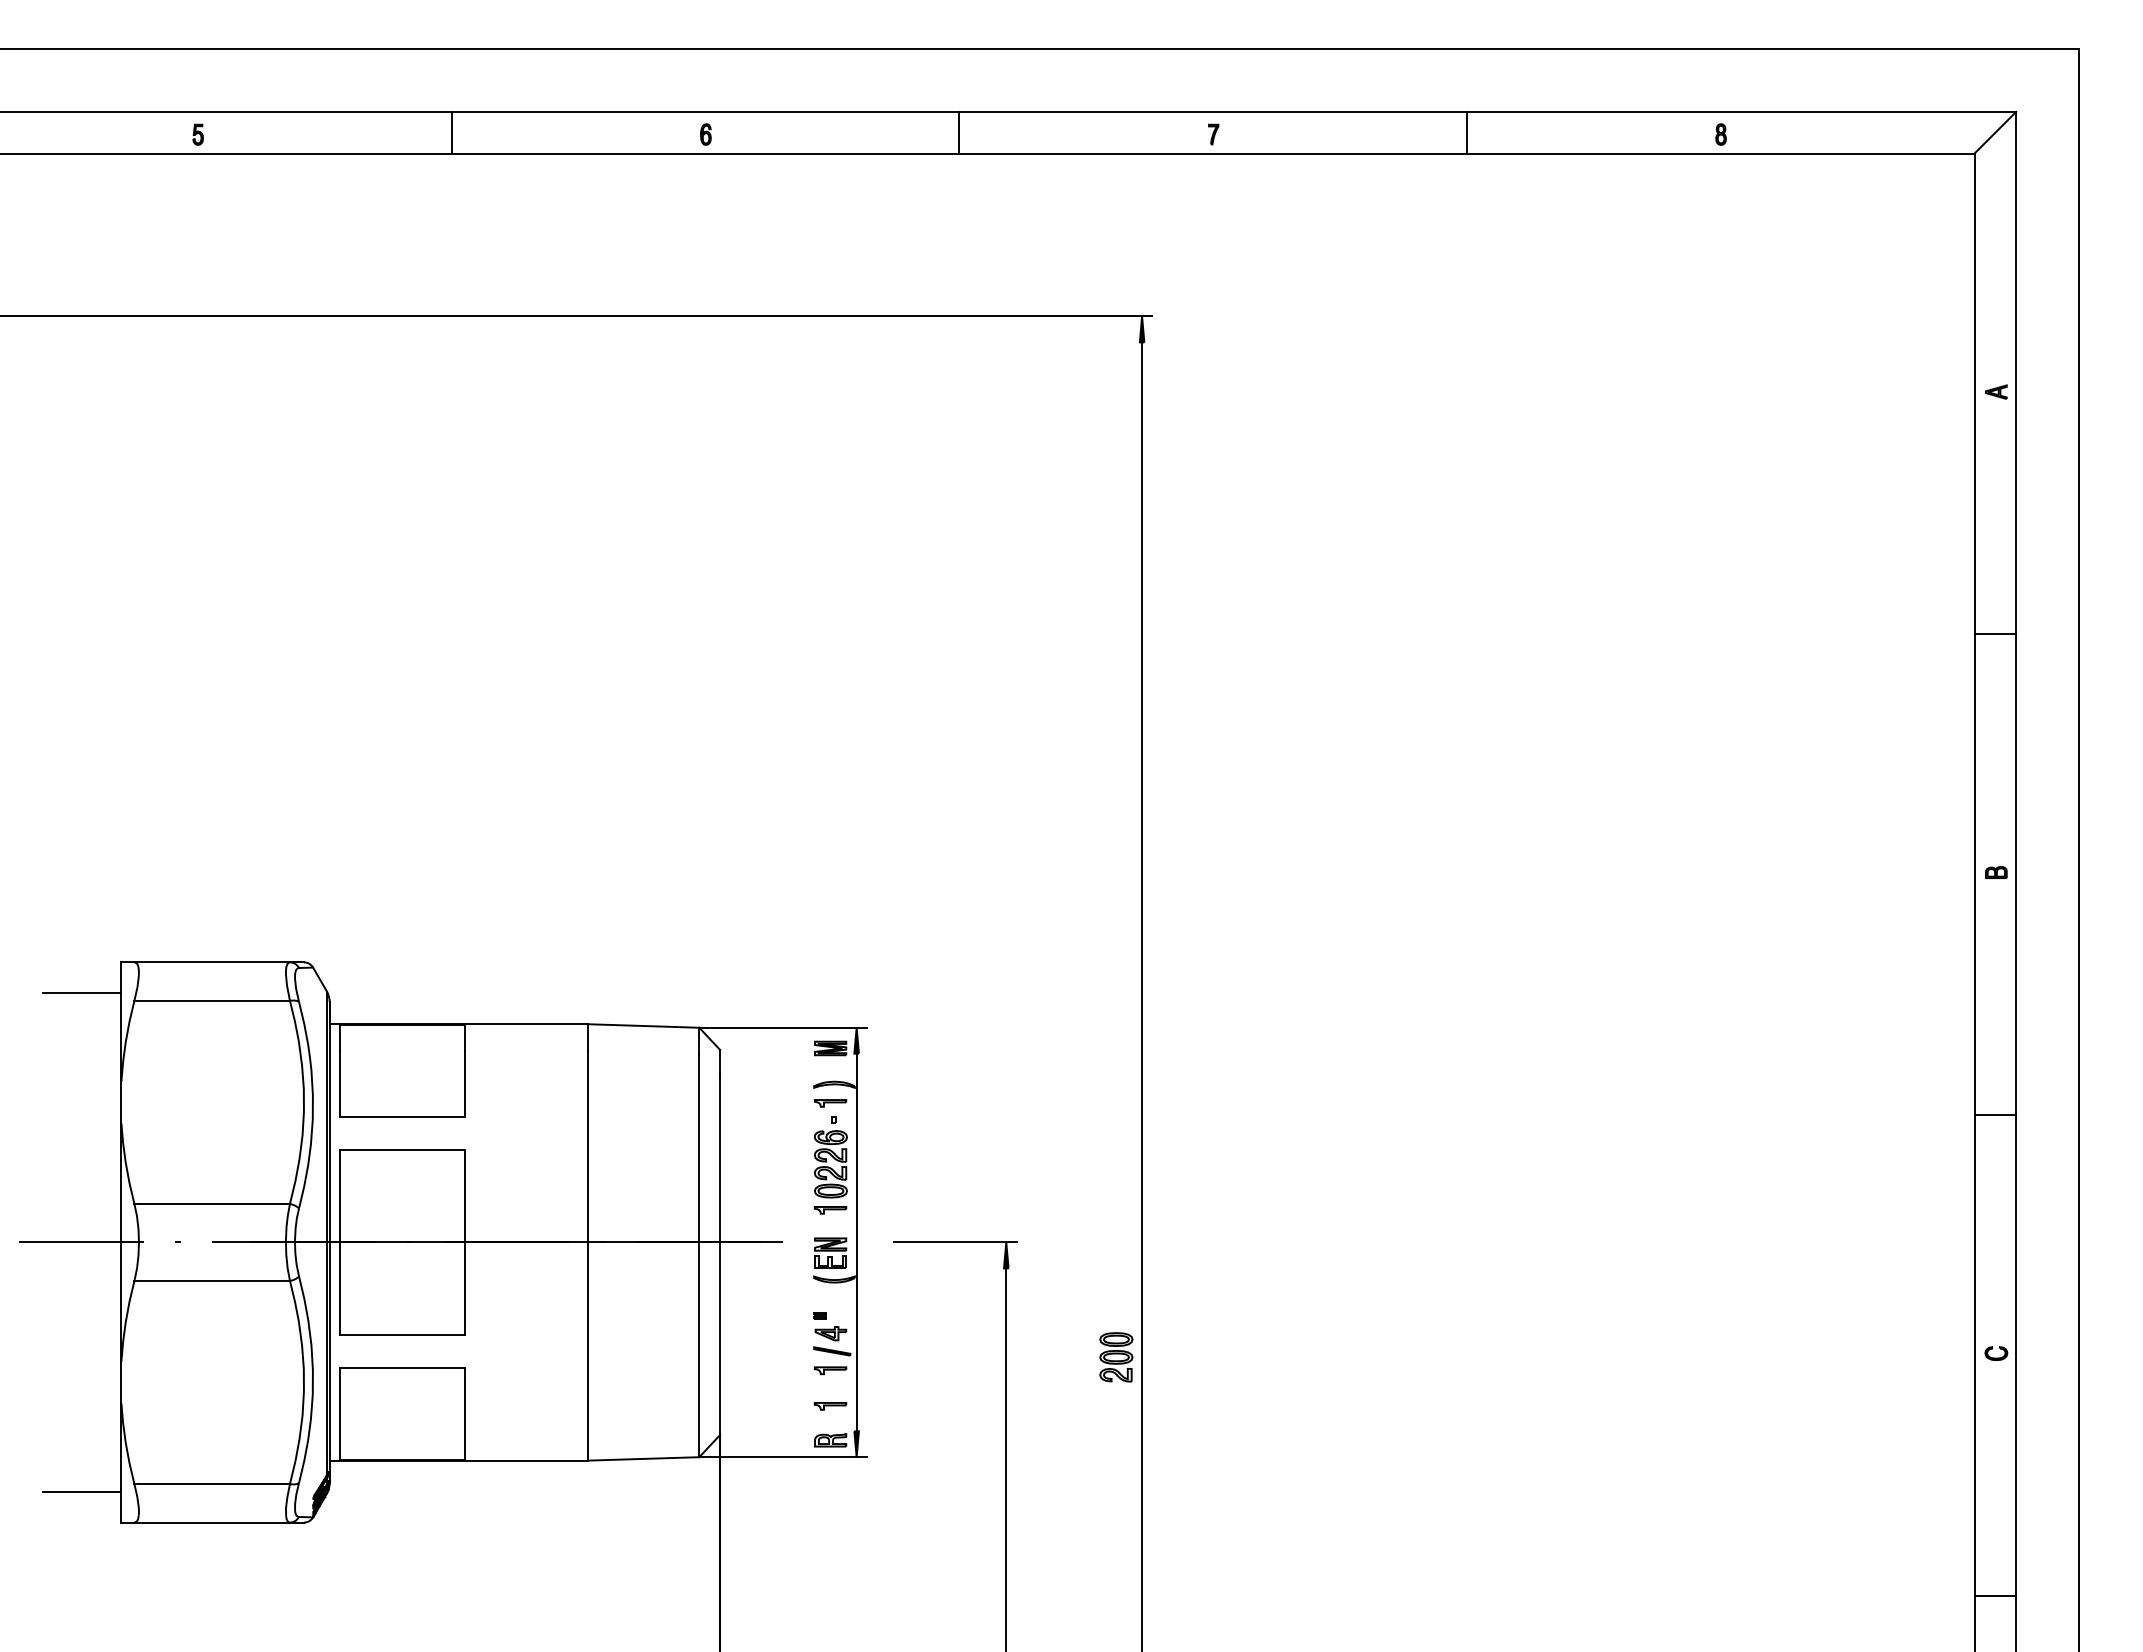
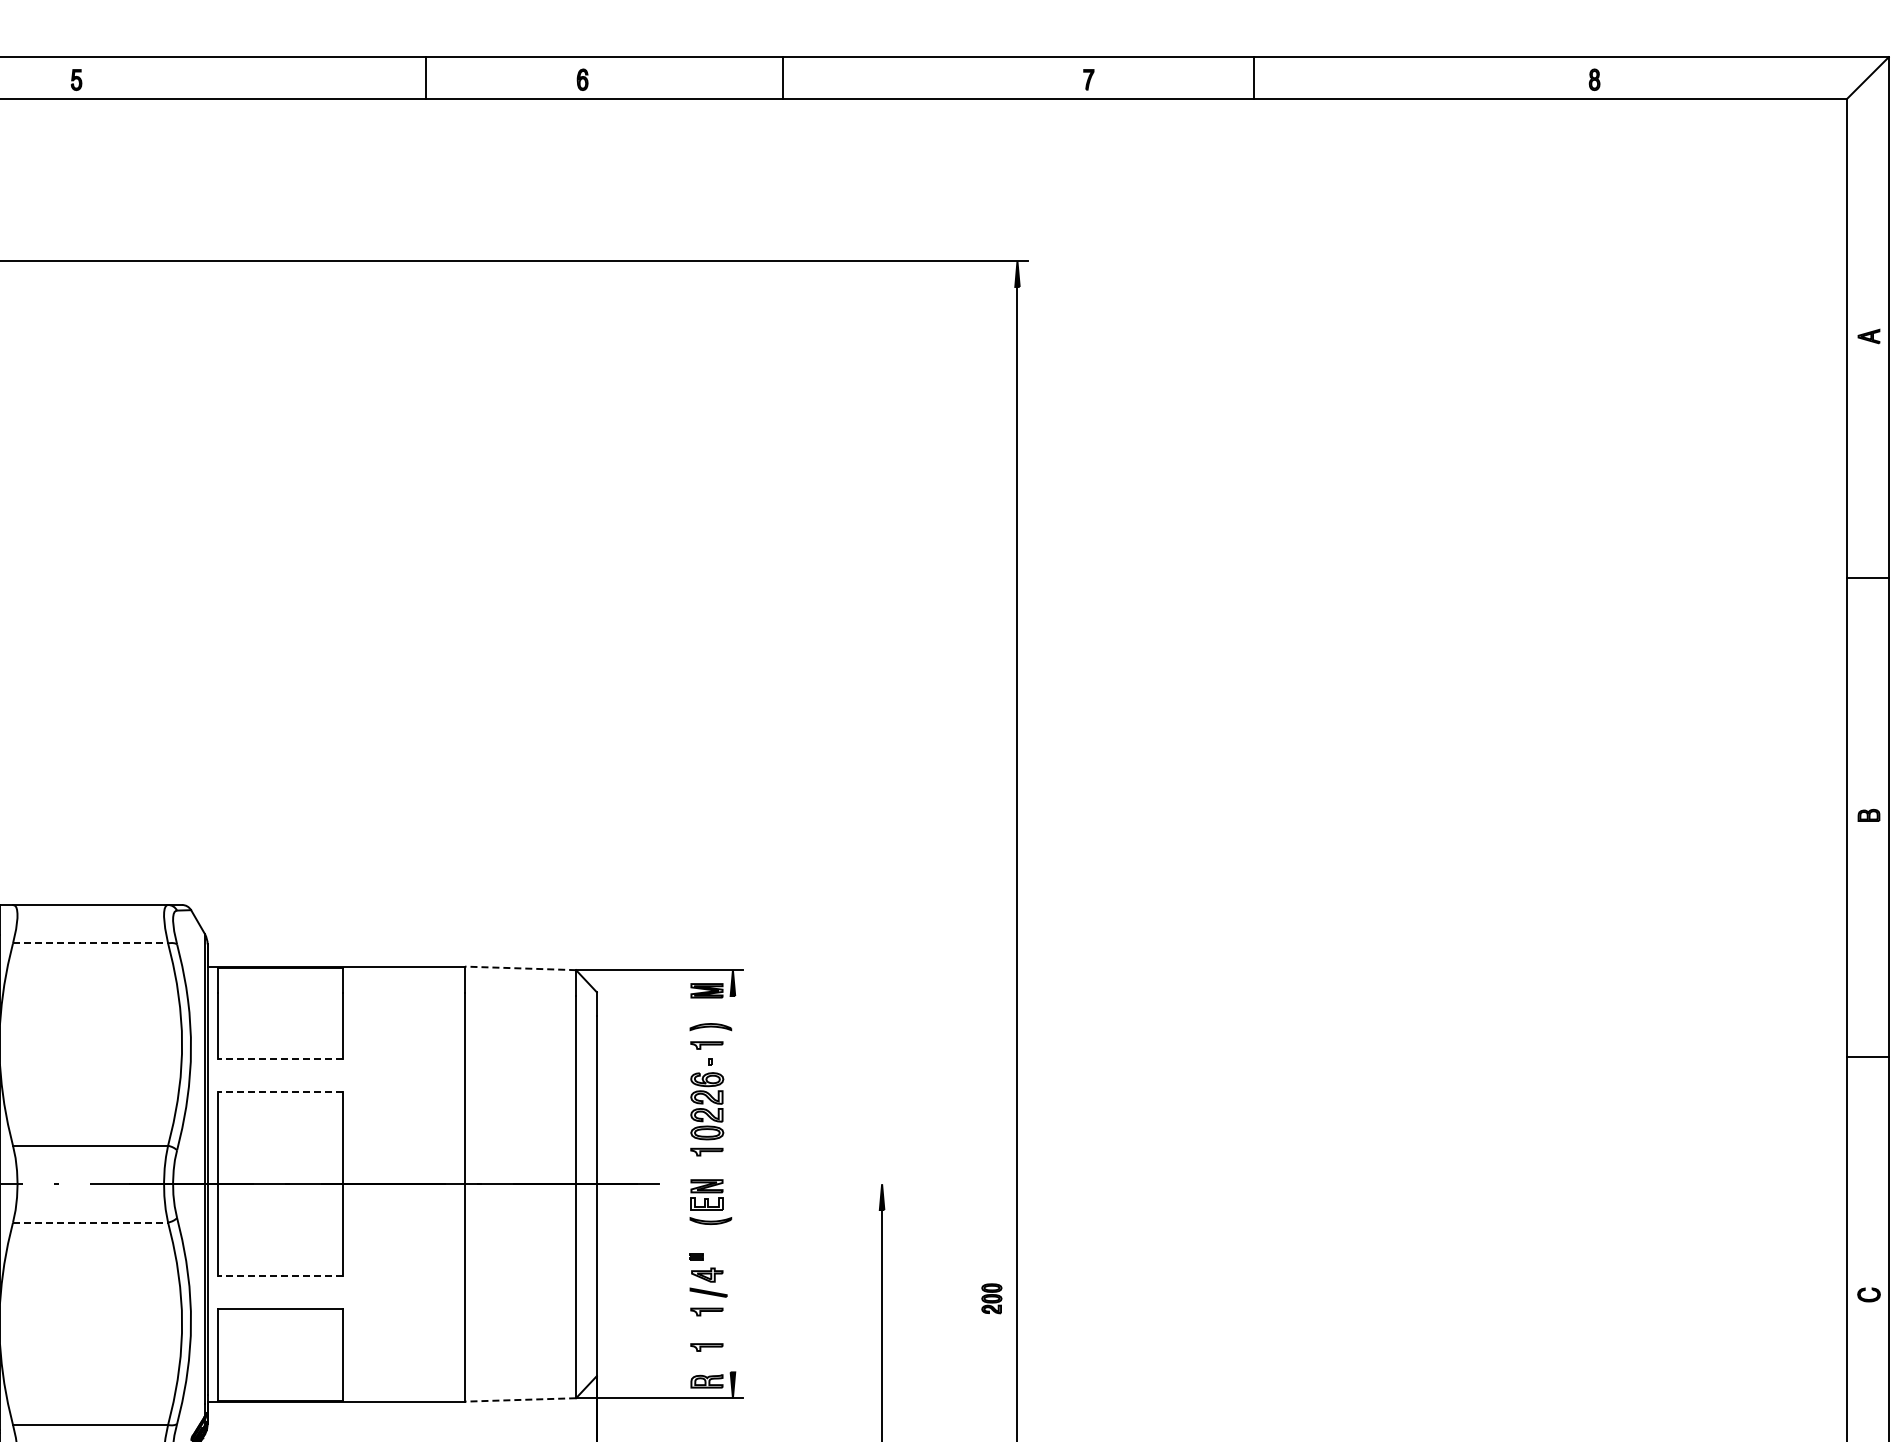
line: (451, 132) -> (425, 77), moved
line: (959, 132) -> (783, 77), moved
line: (1466, 132) -> (1253, 77), moved
line: (212, 1000) -> (90, 942), solid -> dashed
line: (643, 1026) -> (520, 968), solid -> dashed
line: (402, 1117) -> (280, 1059), solid -> dashed
line: (402, 1150) -> (280, 1092), solid -> dashed
line: (856, 1242) -> (732, 1184), removed
line: (954, 1242) -> (830, 1184), removed
line: (212, 1281) -> (90, 1223), solid -> dashed
line: (402, 1334) -> (280, 1275), solid -> dashed
part: (1116, 1357) -> (991, 1298), size x0.6
line: (643, 1458) -> (520, 1399), solid -> dashed

